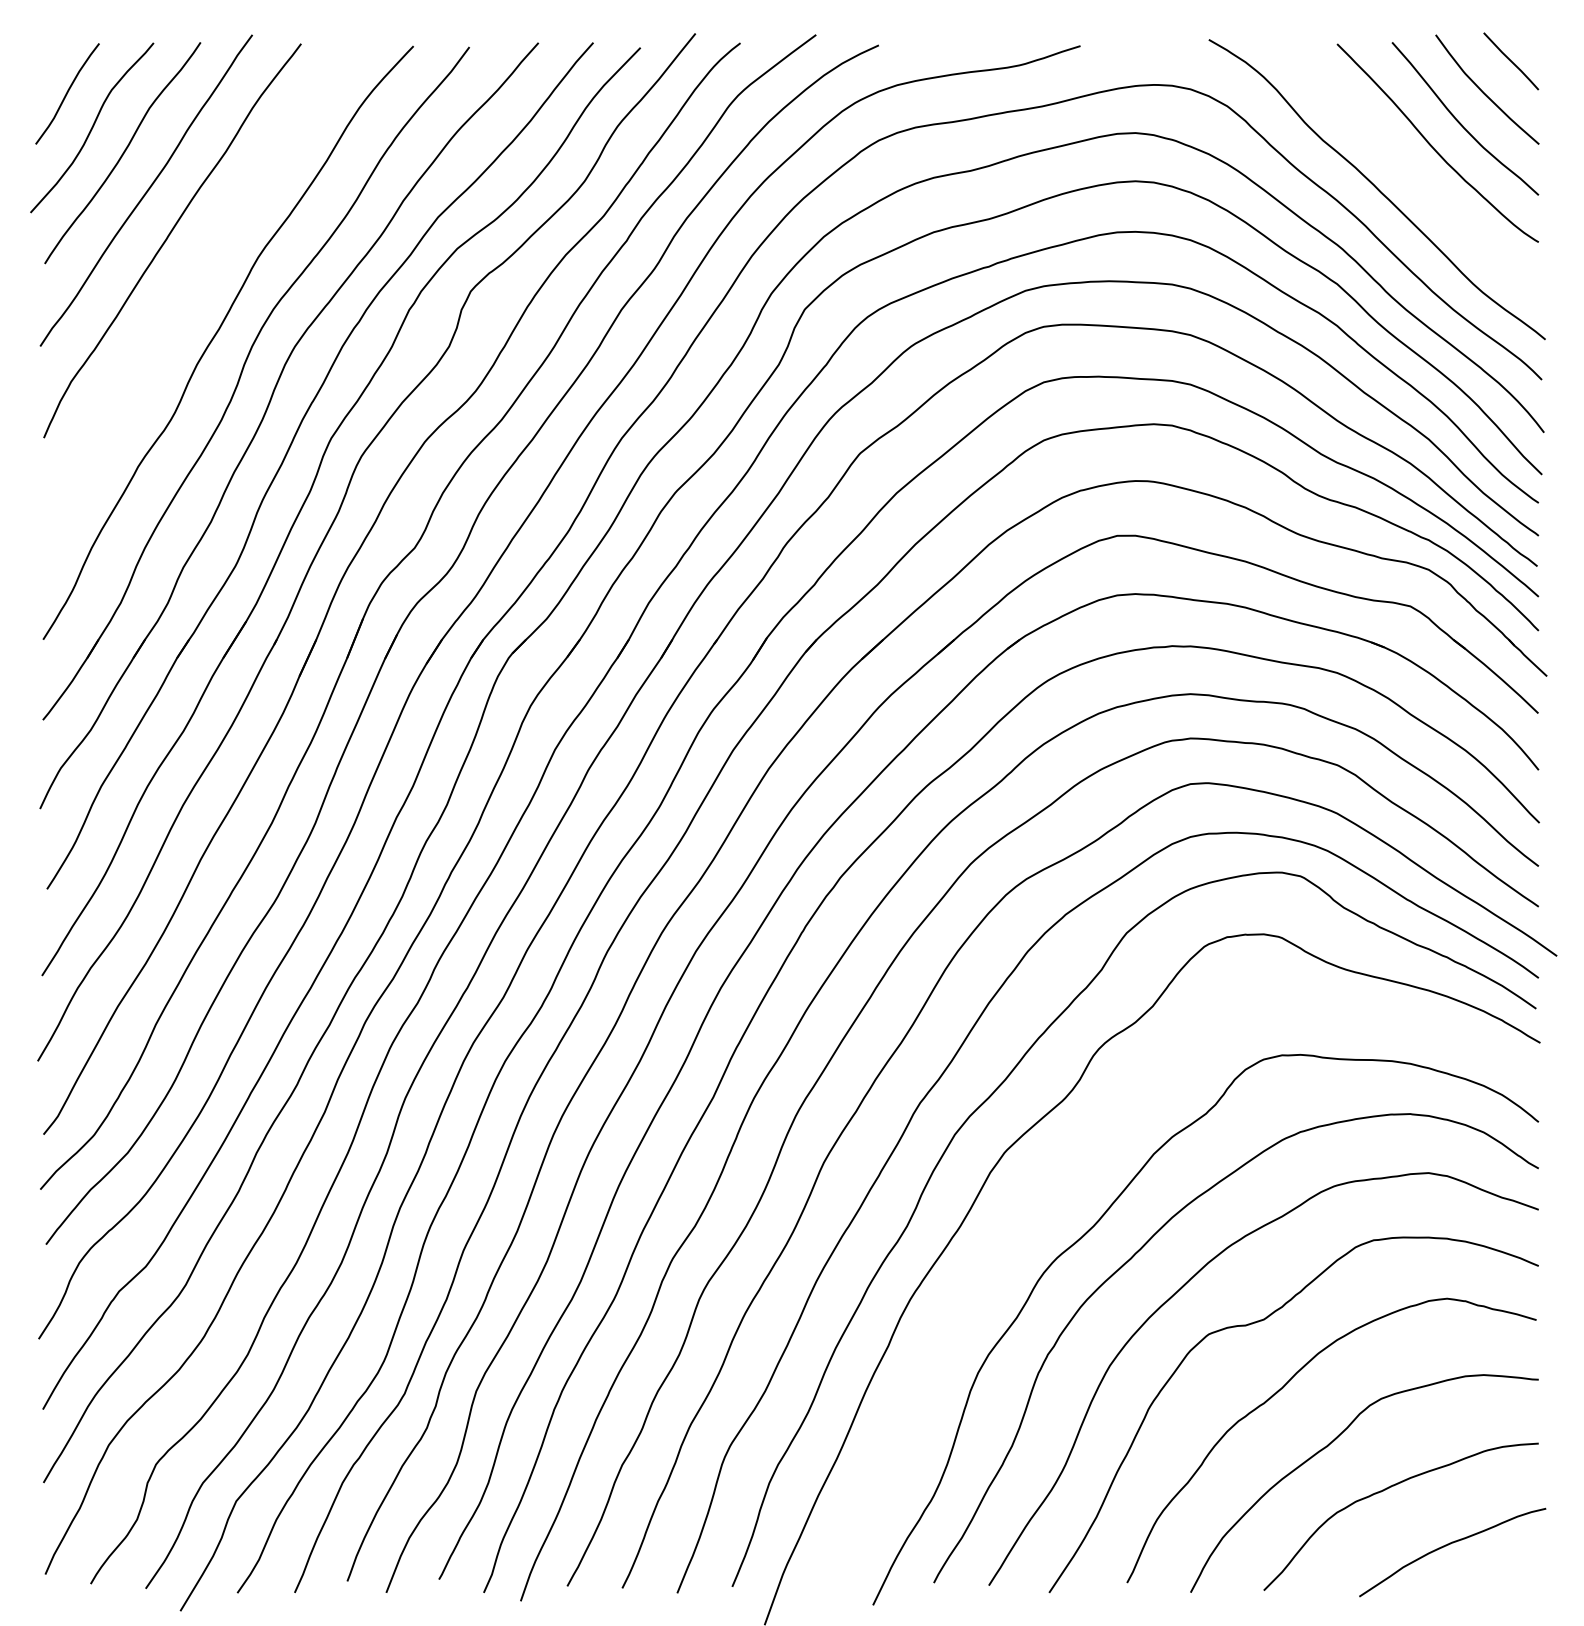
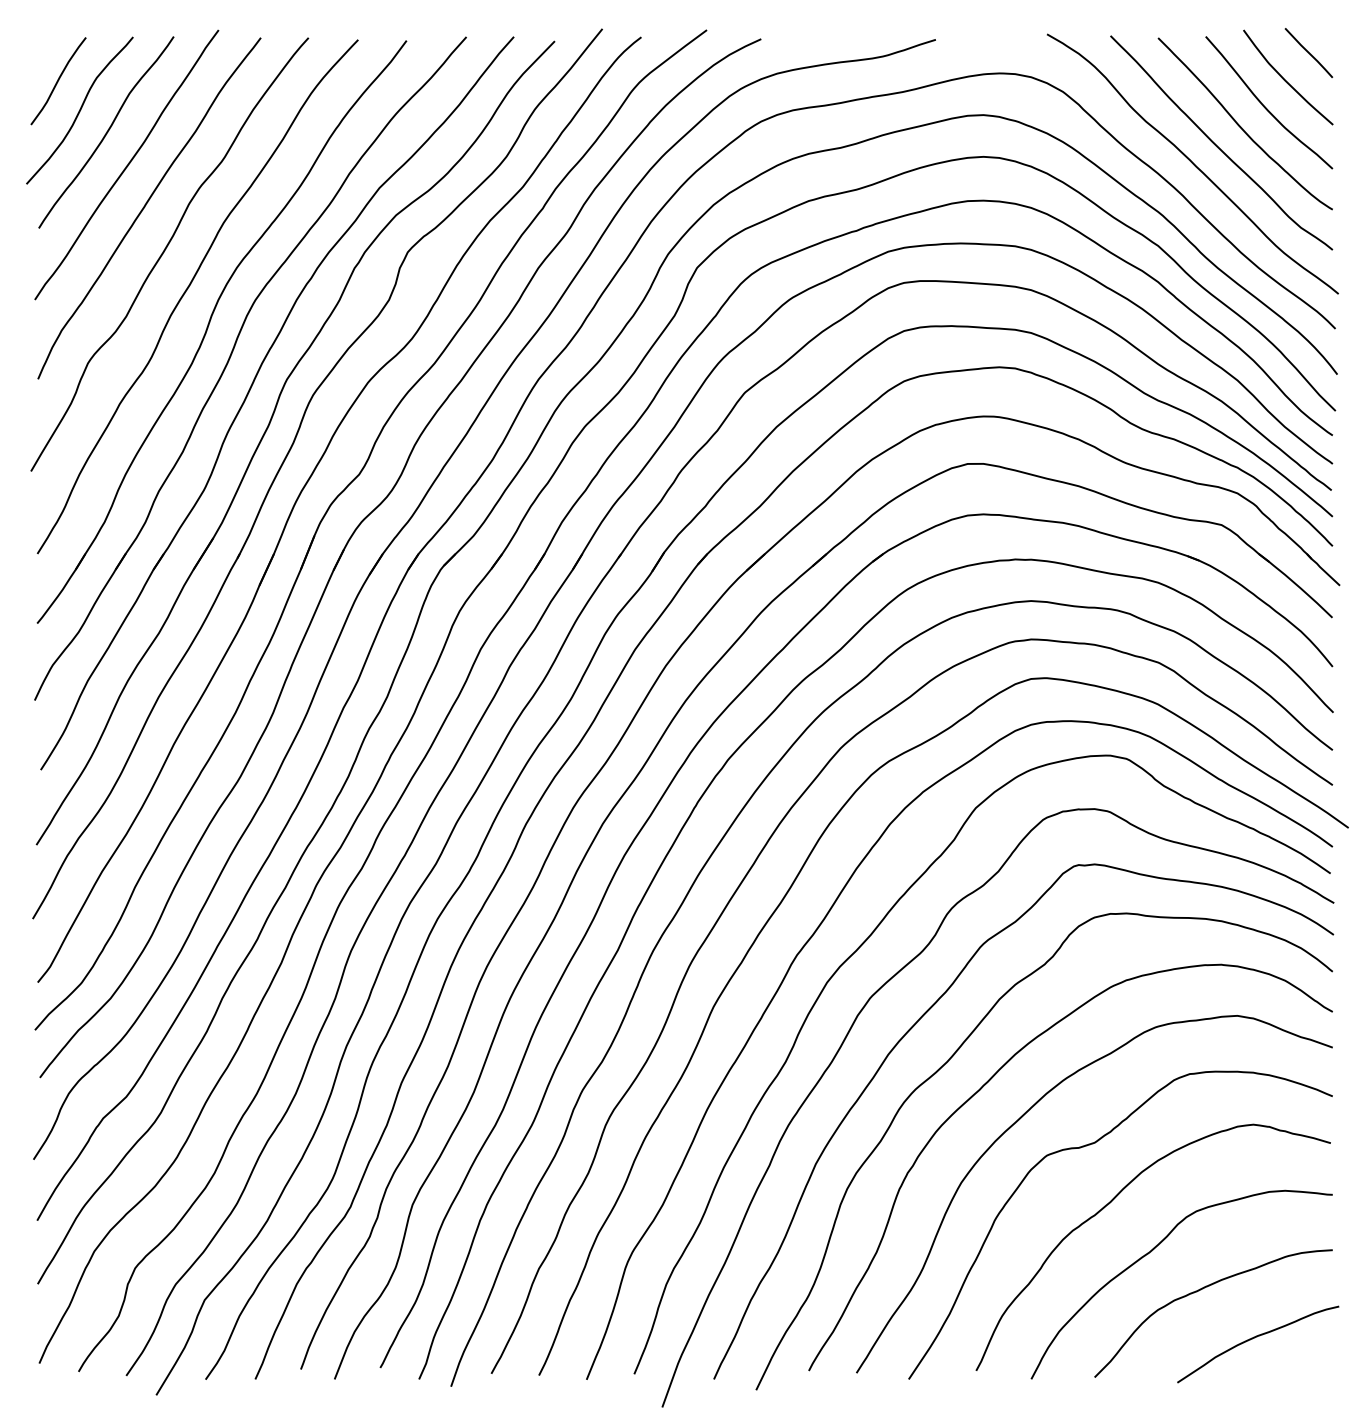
curve: (1407, 169) -> (1219, 146), added
curve: (190, 290) -> (165, 251), added
curve: (1056, 1184) -> (915, 1025), added

